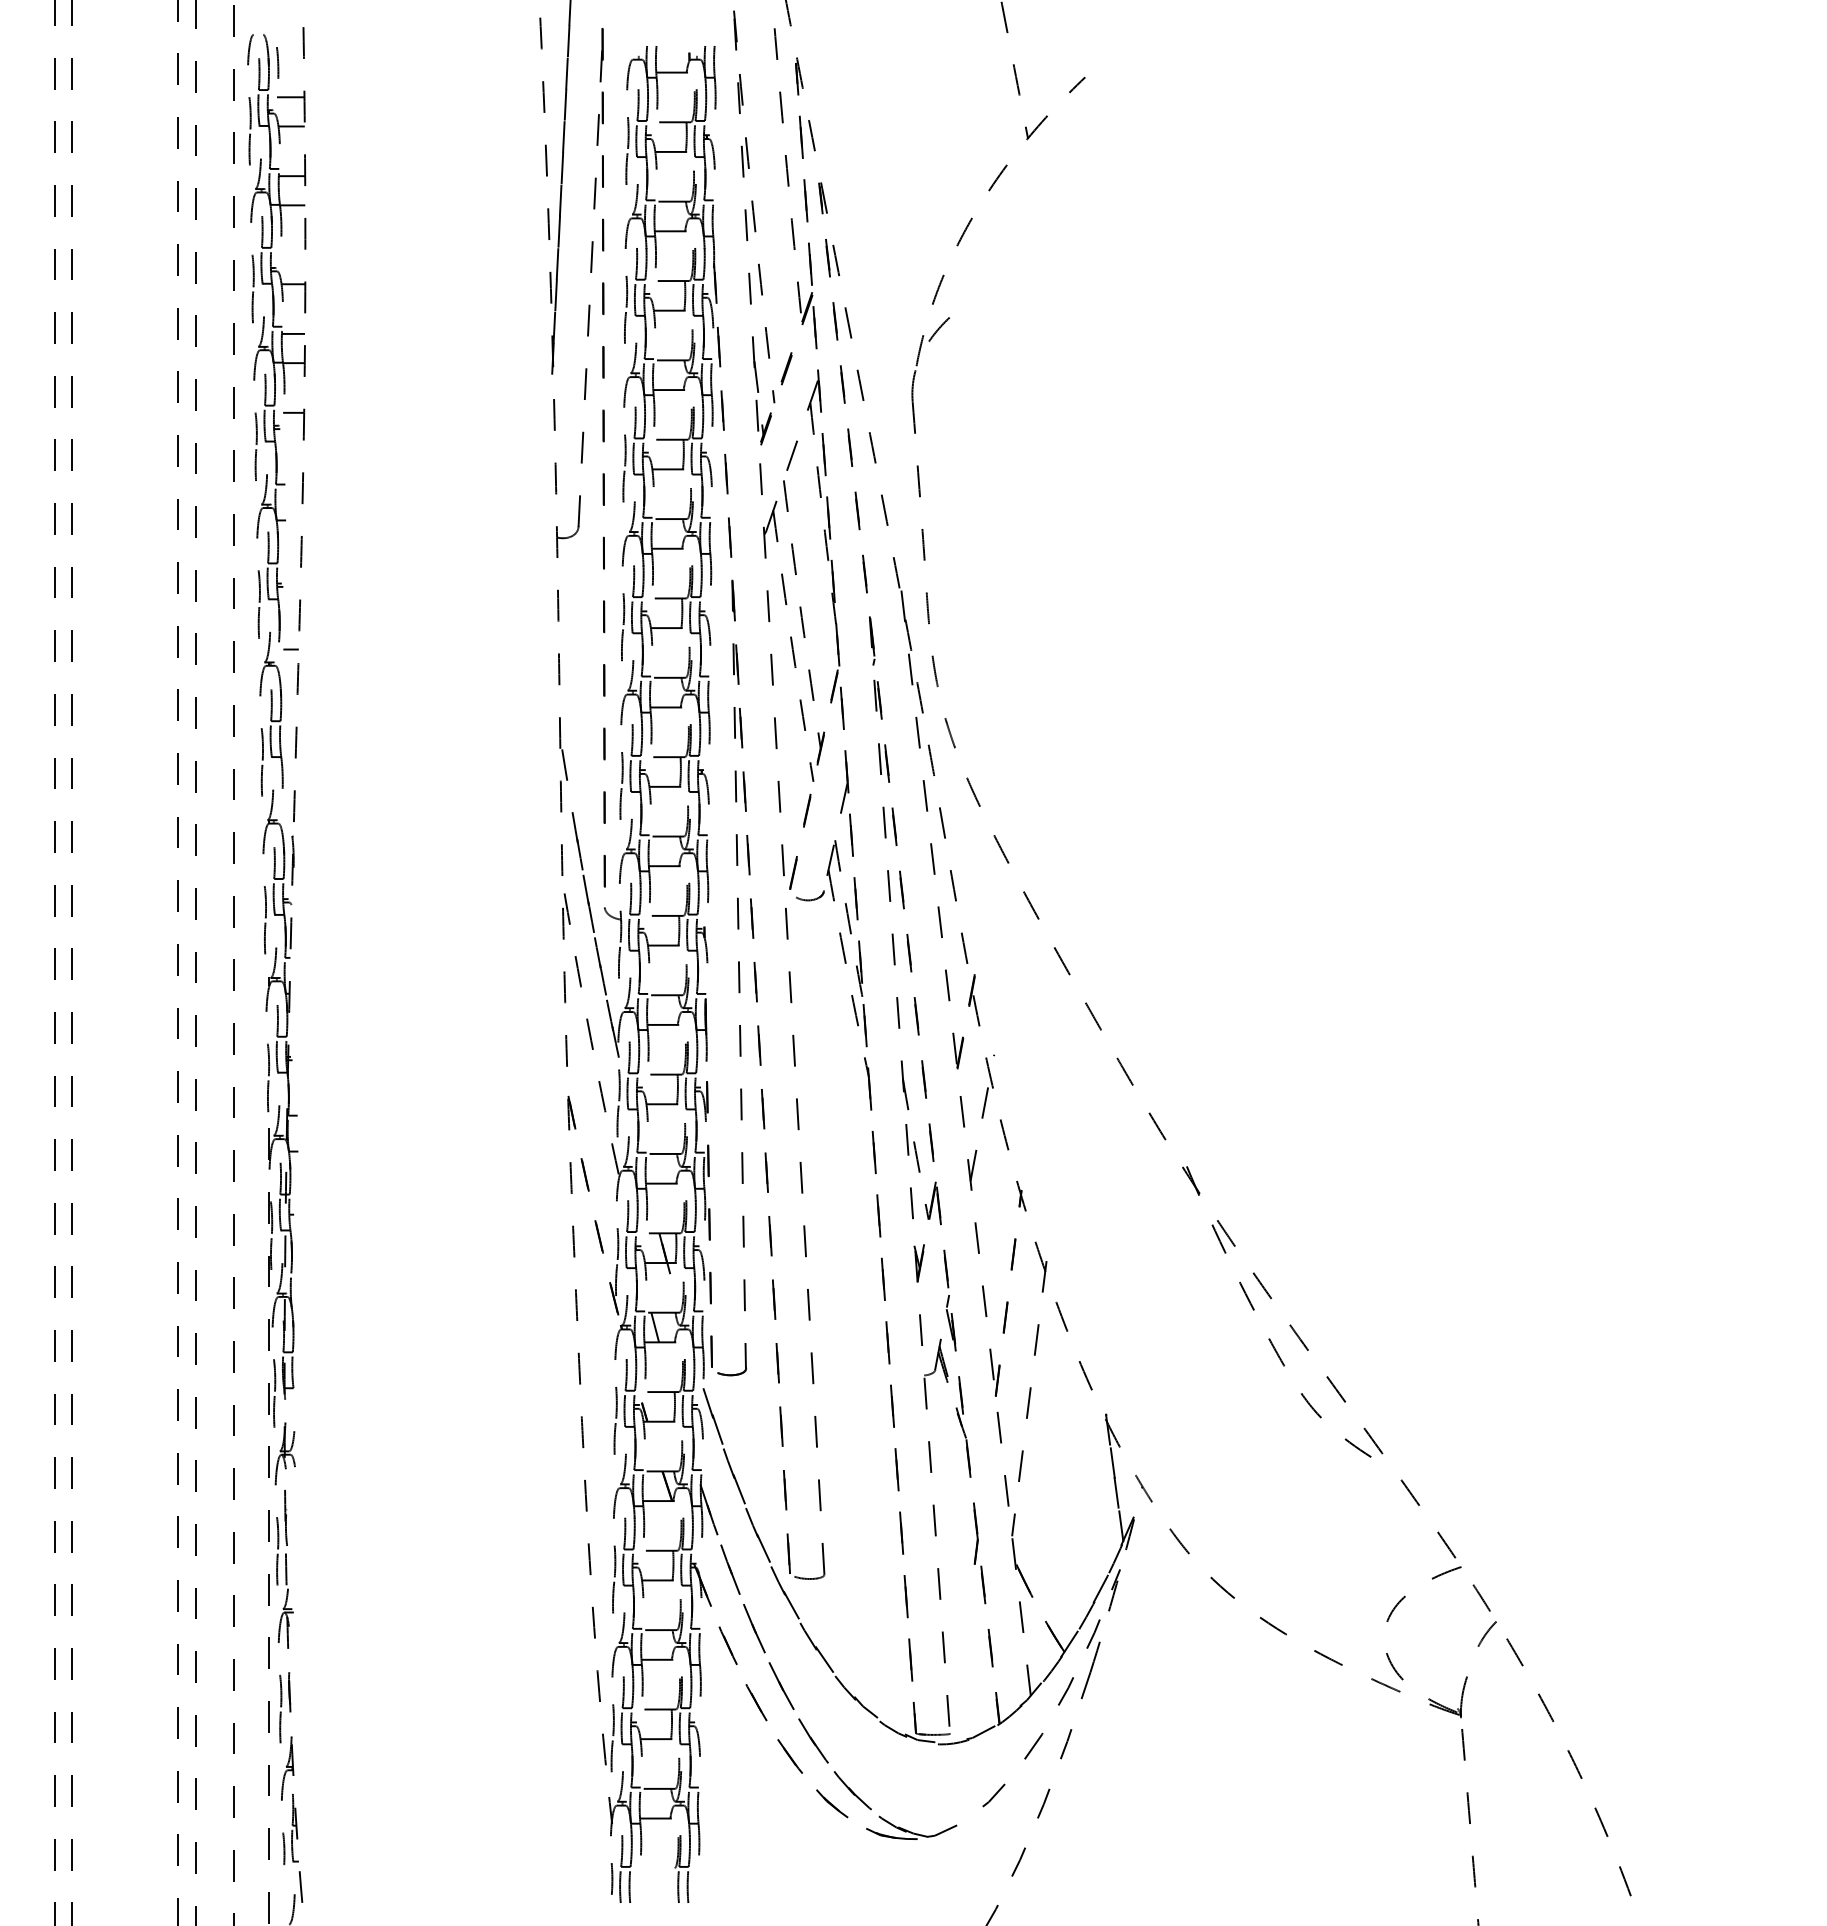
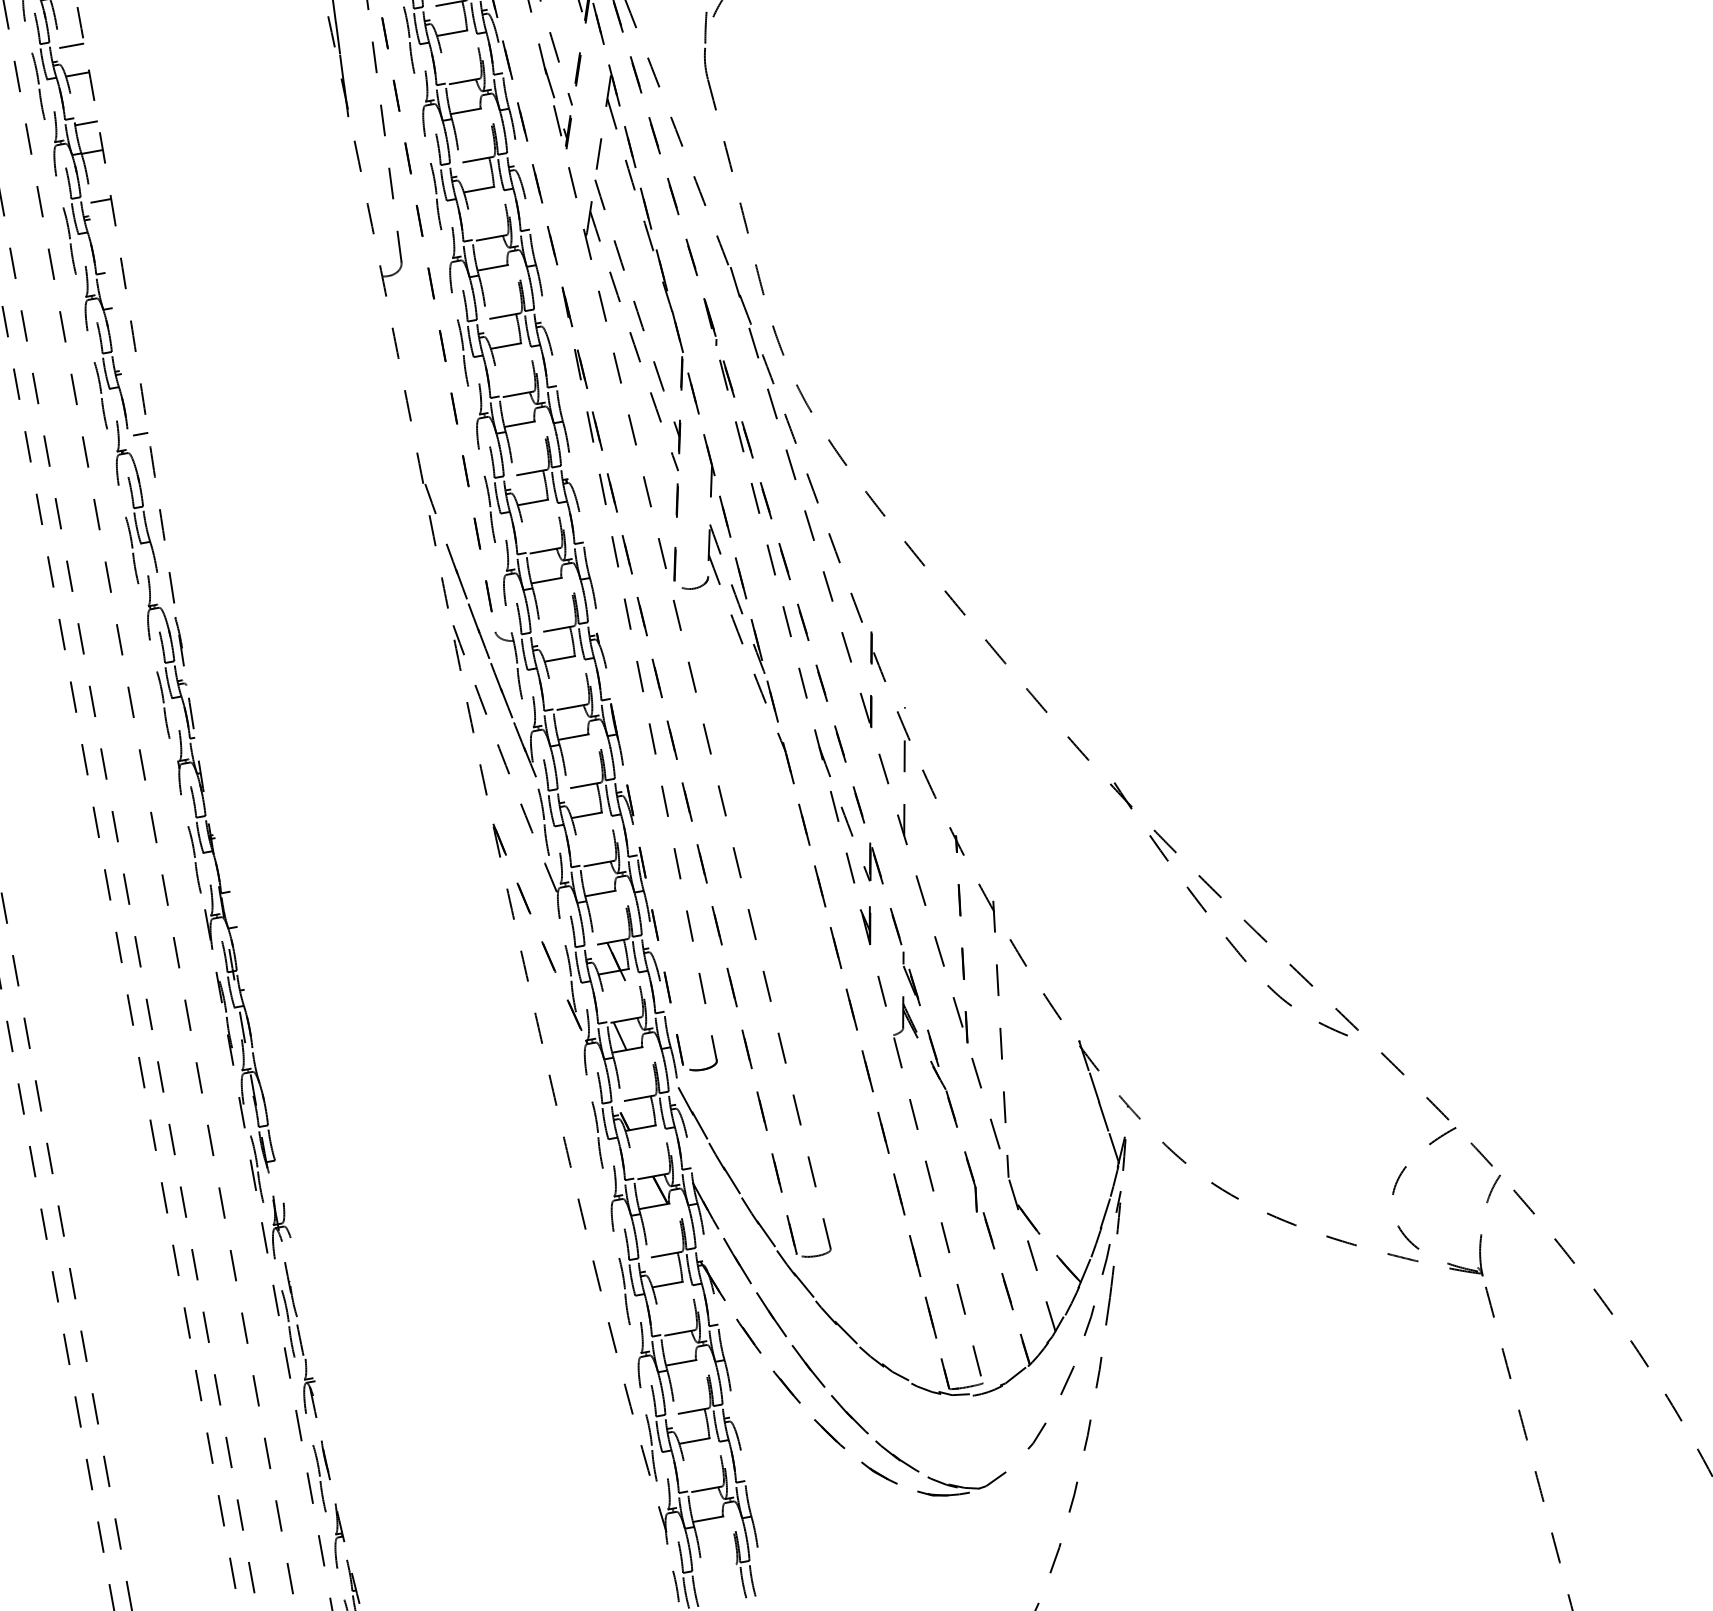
line: (292, 255) -> (71, 46), added

